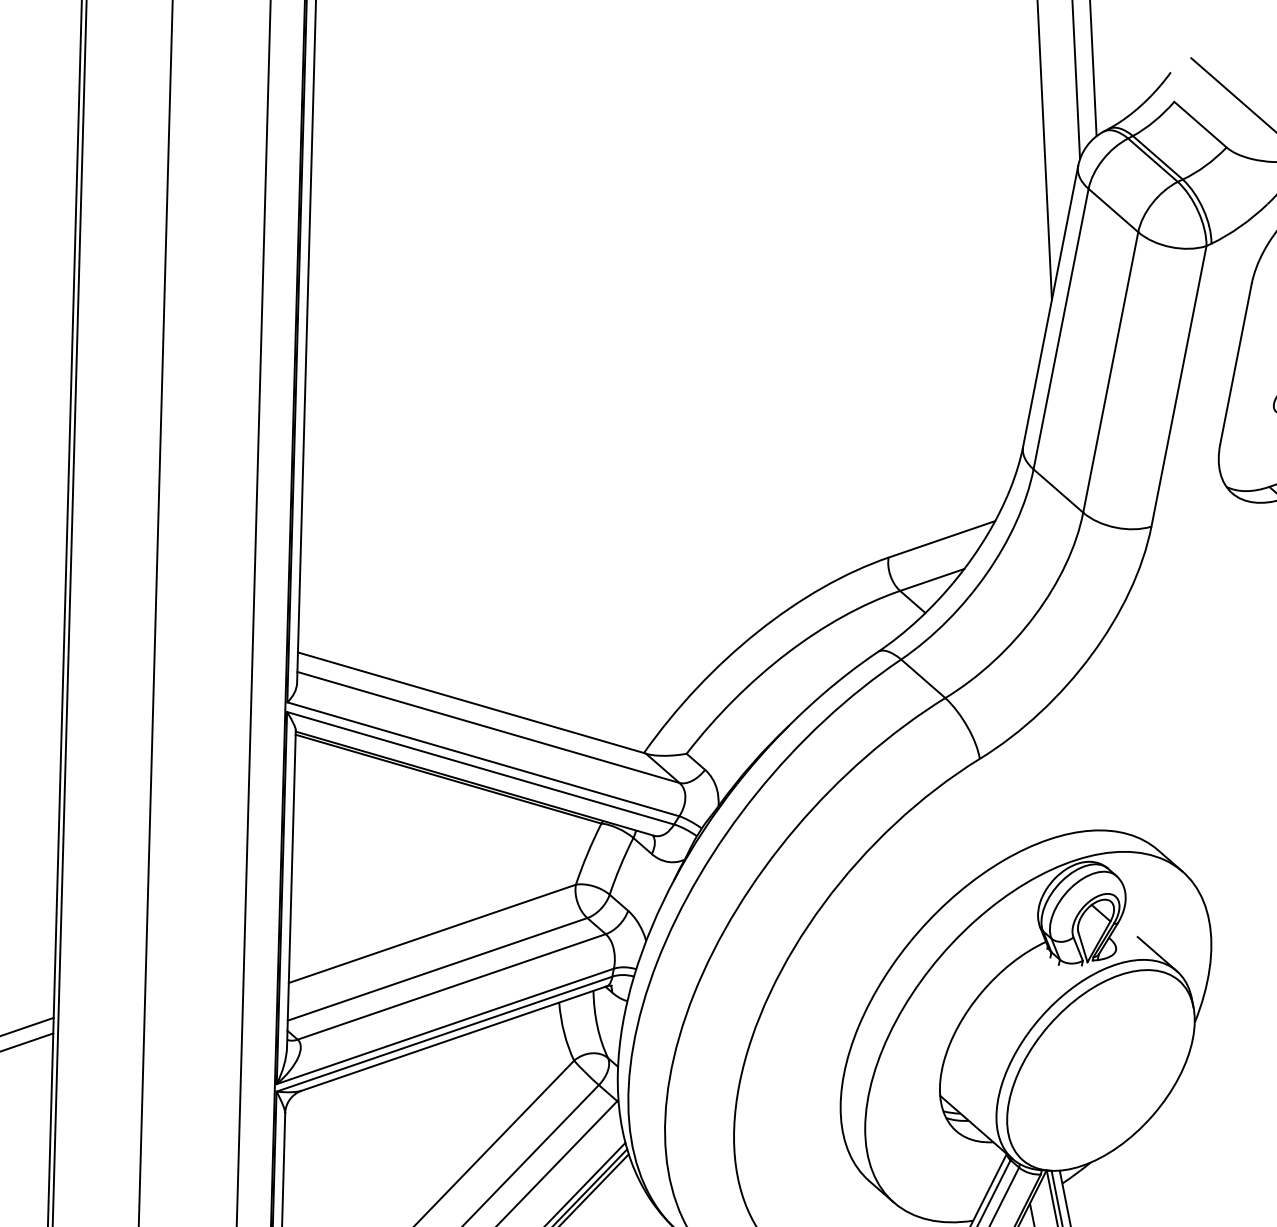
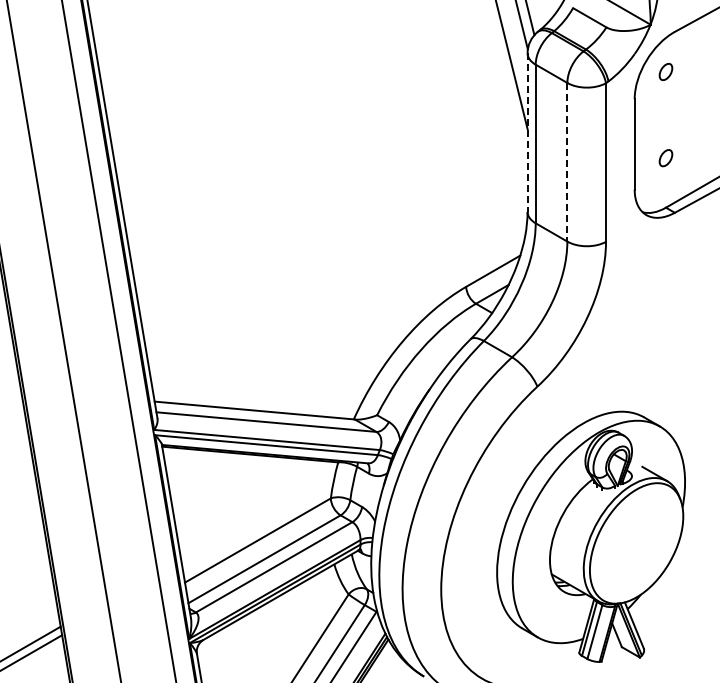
line: (1050, 307) -> (527, 133), solid -> dashed
line: (1110, 372) -> (567, 162), solid -> dashed

